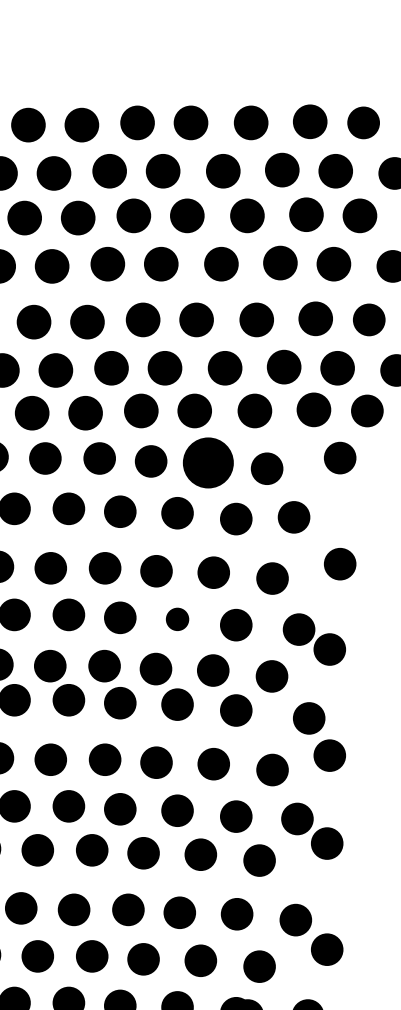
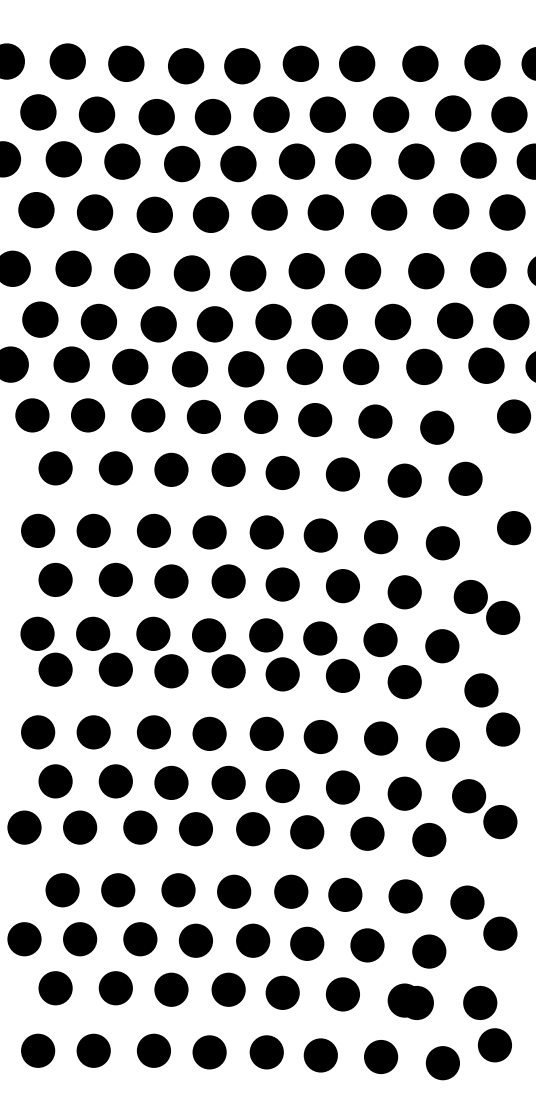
part: (208, 462) -> (375, 421), size x0.62
part: (177, 619) -> (342, 586), size x1.43

